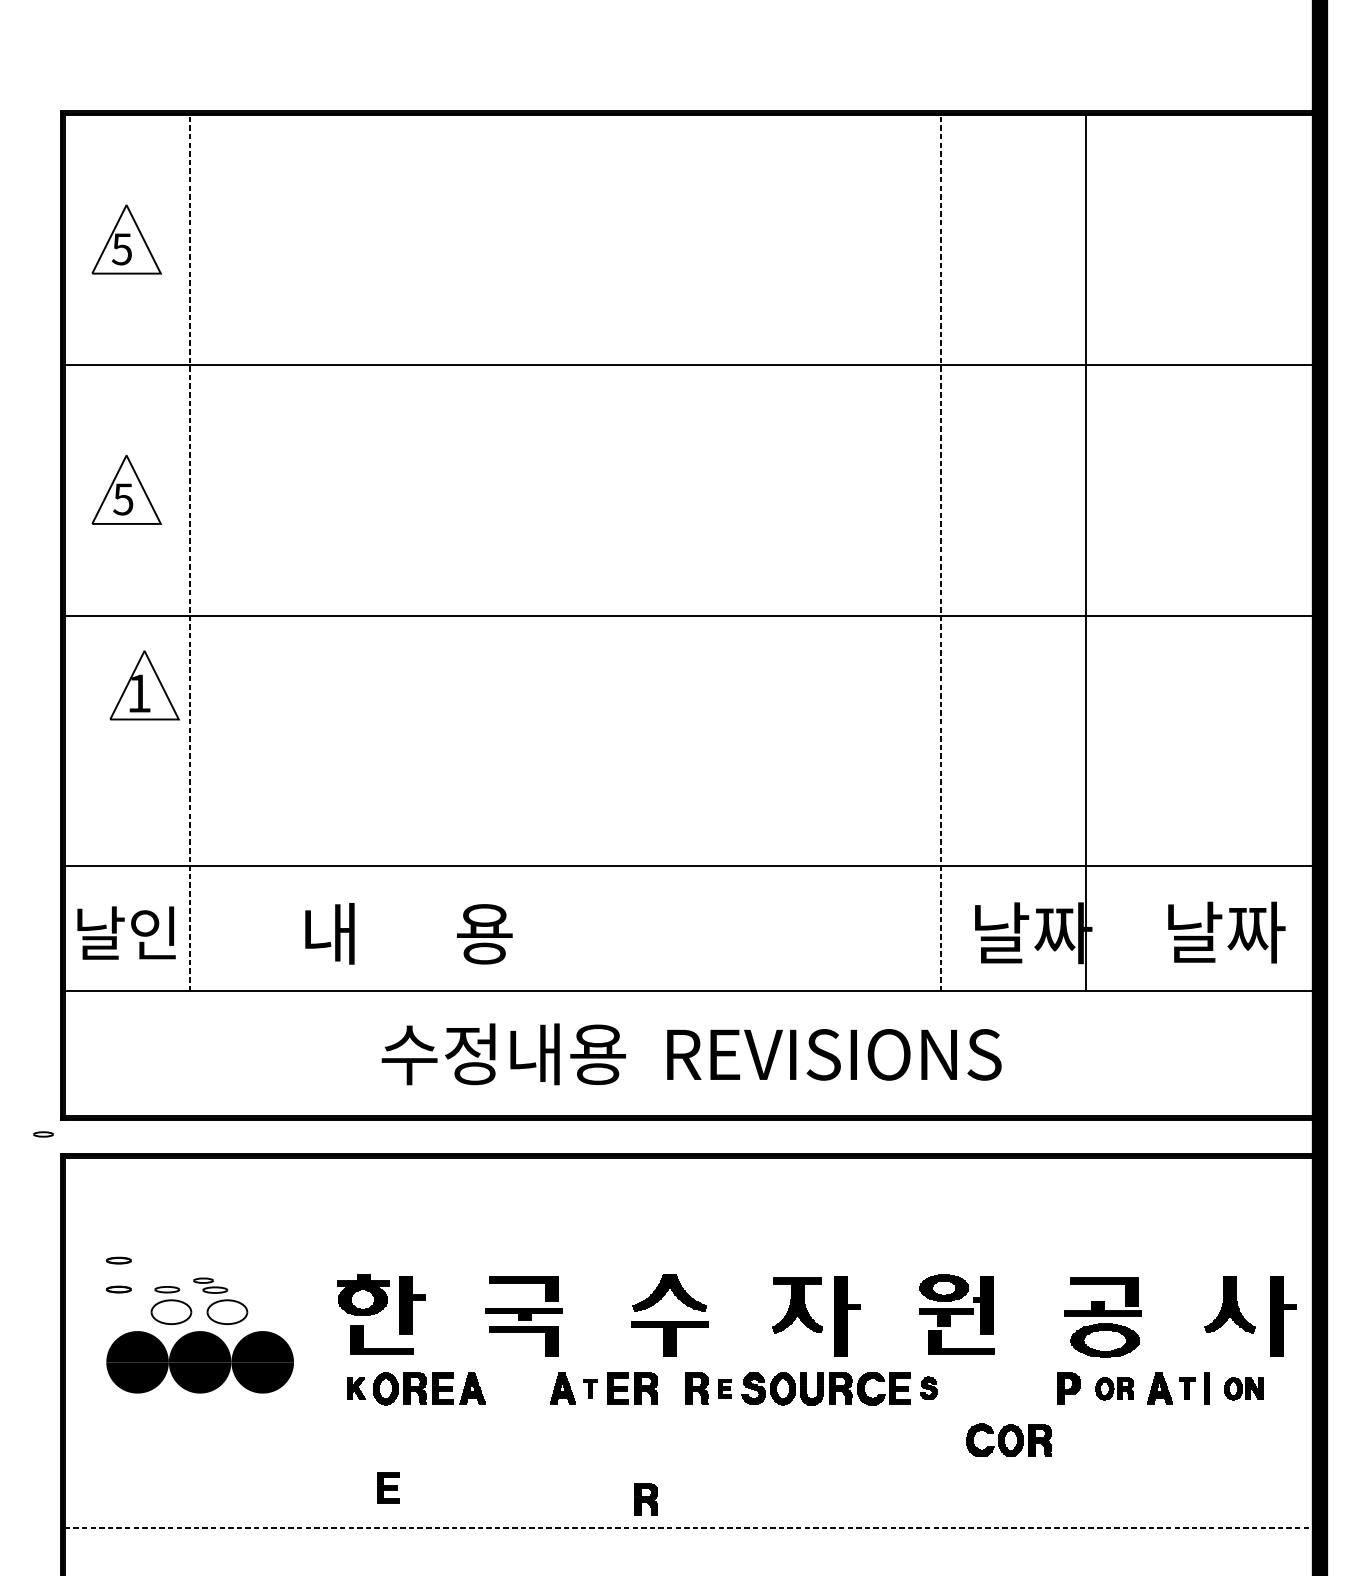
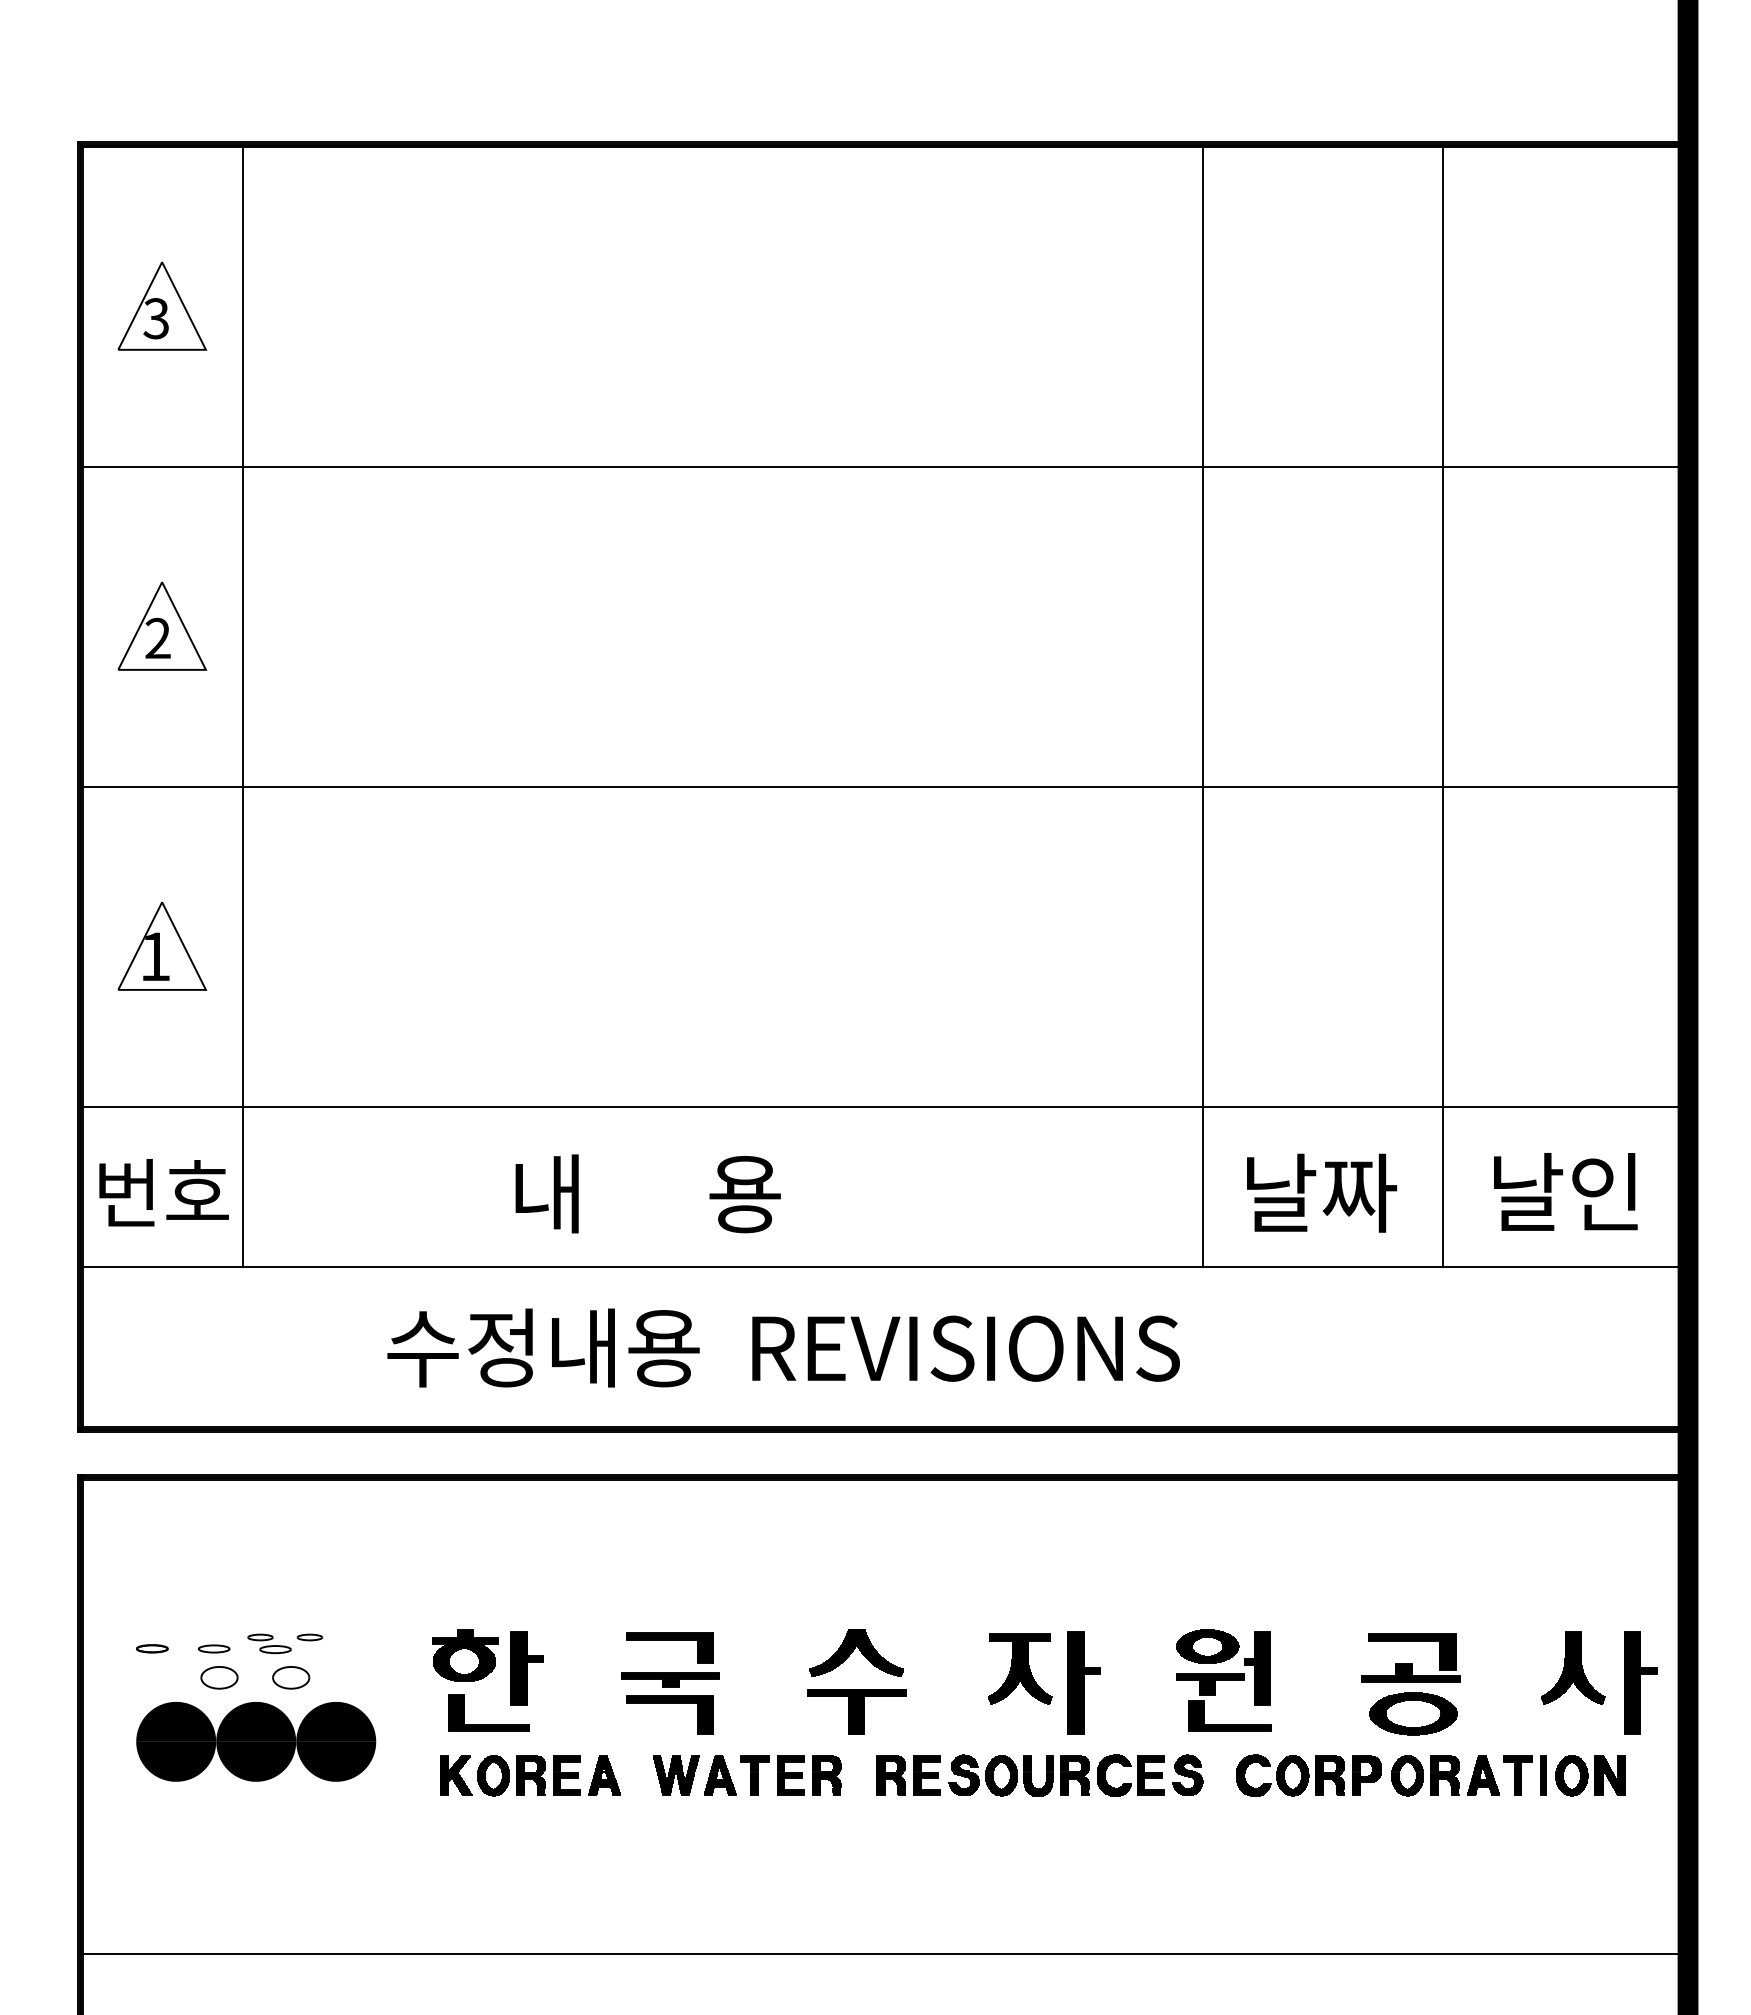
text: (121, 249) -> (155, 318), 5 -> 3
text: (122, 499) -> (157, 638), 5 -> 2
line: (190, 552) -> (243, 706), dashed -> solid
line: (941, 552) -> (1203, 706), dashed -> solid
line: (1086, 553) -> (1443, 707), moved
part: (144, 684) -> (162, 945), moved
text: (127, 932) -> (163, 1192), 날인 -> 번호
text: (1256, 932) -> (1606, 1192), 날짜 -> 날인
text: (408, 933) -> (647, 1193), moved
text: (691, 1053) -> (783, 1347), moved
part: (43, 1134) -> (309, 1637), moved
part: (119, 1260) -> (152, 1611), removed
part: (171, 1312) -> (219, 1677), size x0.71
part: (227, 1312) -> (291, 1677), size x0.71
part: (928, 1387) -> (1187, 1774), size x1.43
part: (356, 1388) -> (456, 1775), size x1.43
part: (528, 1388) -> (676, 1775), added
part: (589, 1388) -> (754, 1775), size x1.67
part: (724, 1388) -> (926, 1775), size x1.67
part: (1114, 1388) -> (1425, 1775), size x1.43
part: (1186, 1388) -> (1517, 1775), size x1.43
part: (1243, 1388) -> (1590, 1775), size x1.43
part: (1009, 1440) -> (1290, 1775), moved
part: (388, 1487) -> (496, 1902), removed
part: (646, 1499) -> (826, 1917), removed
line: (690, 1527) -> (883, 1953), dashed -> solid

